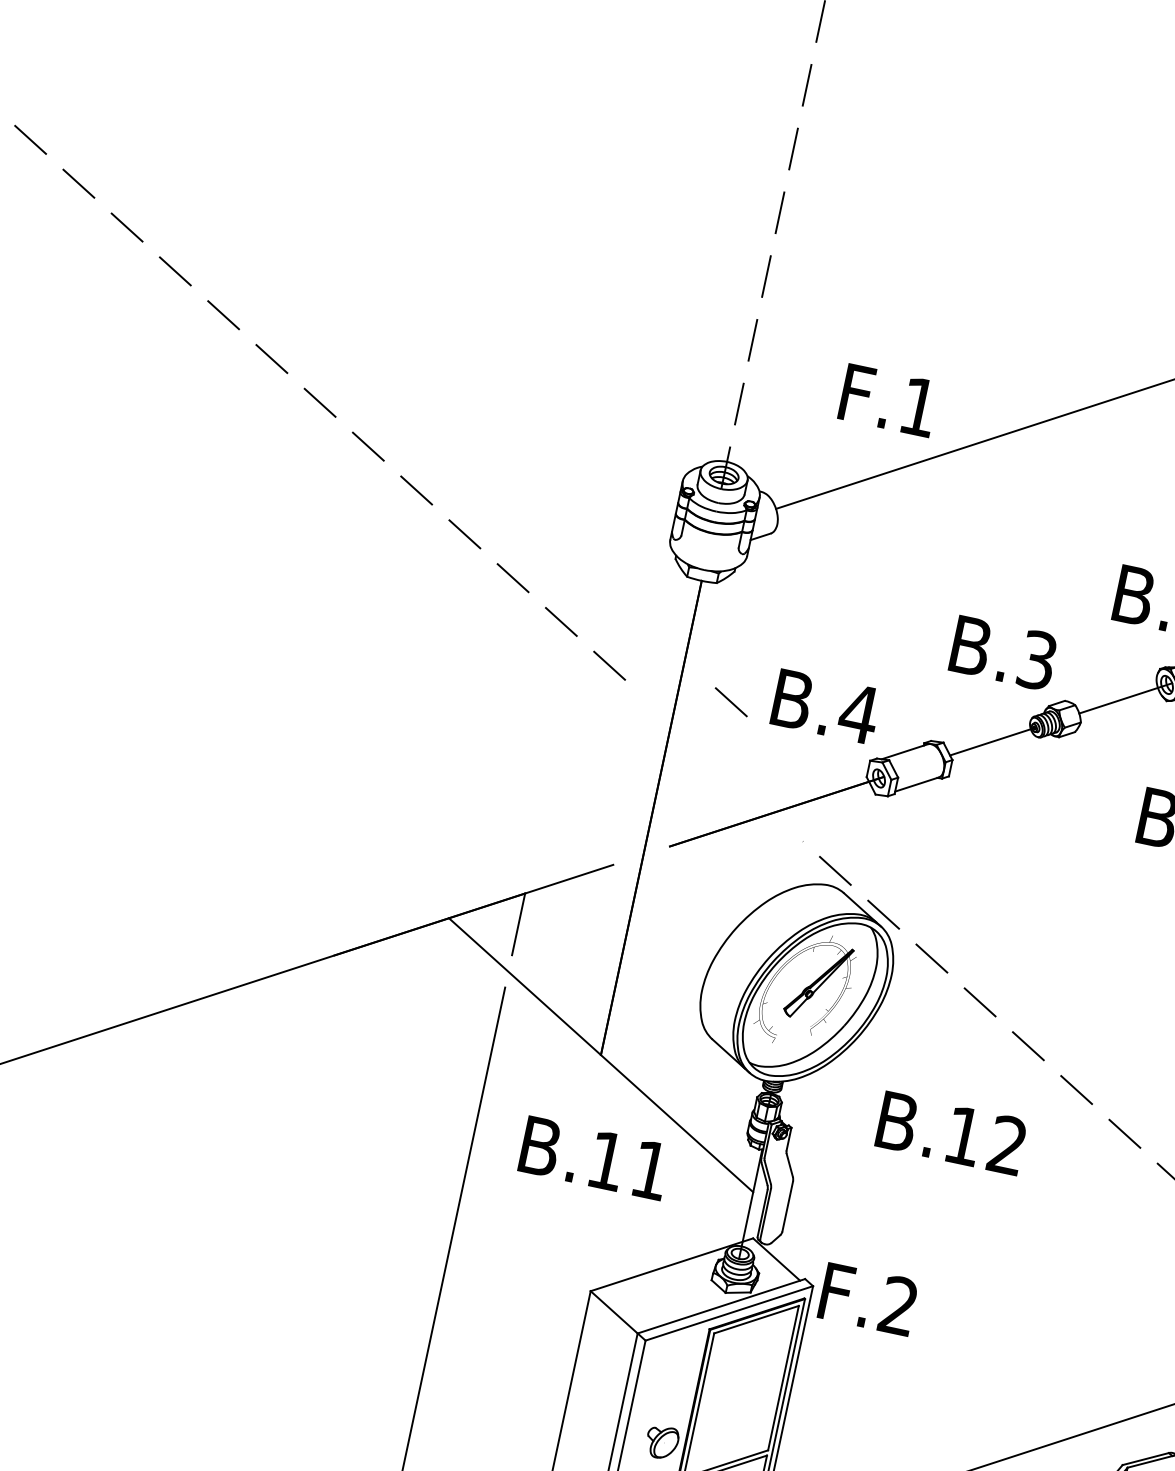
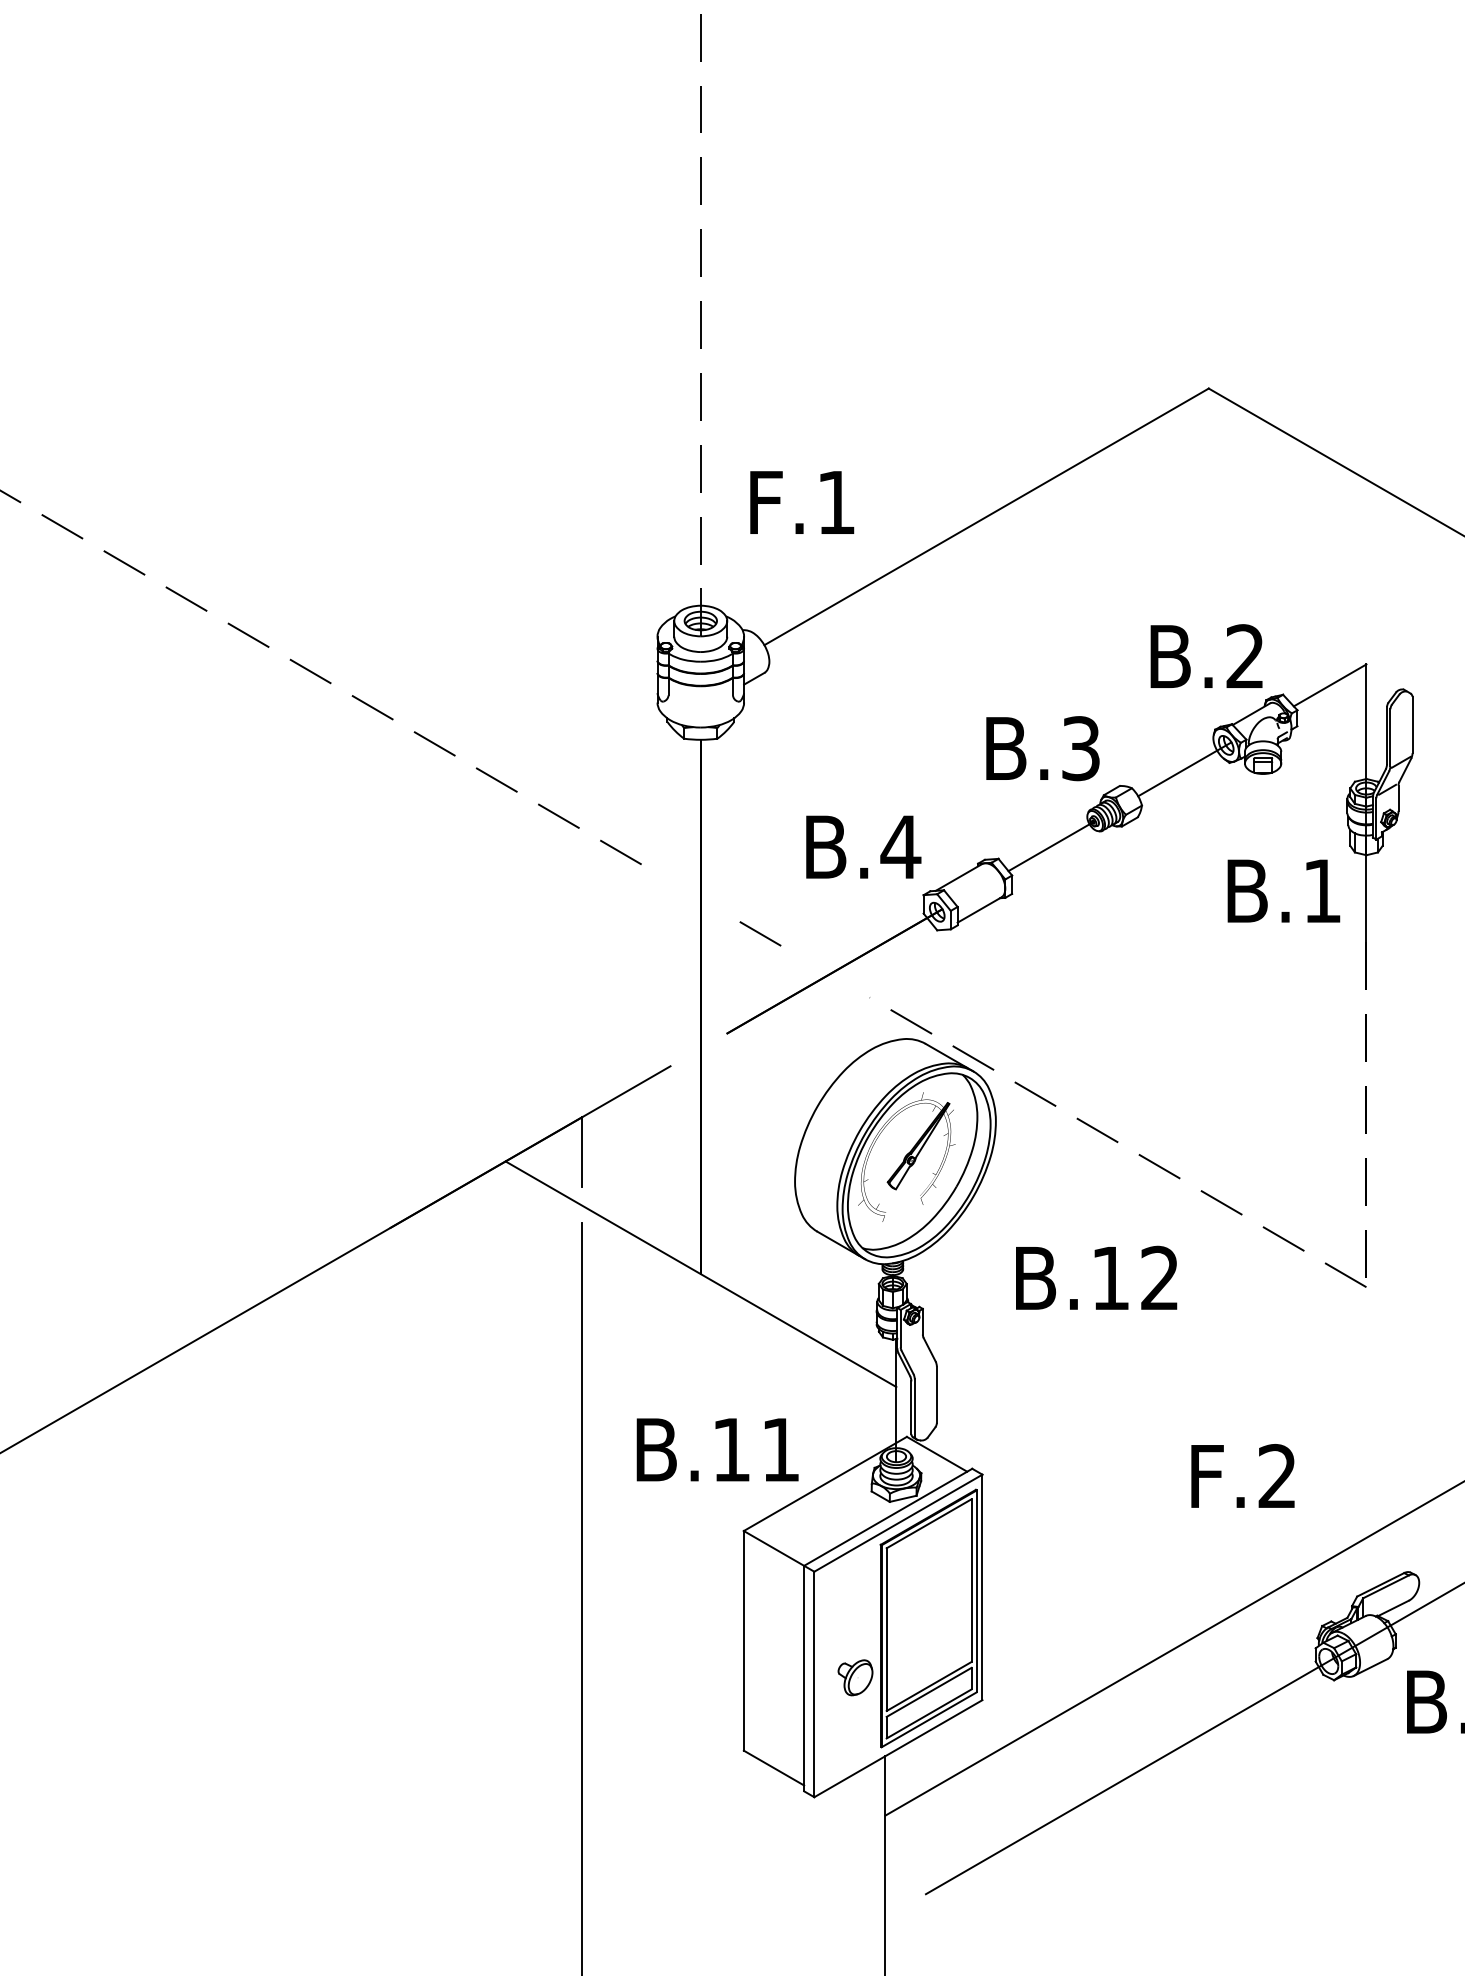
text: (889, 400) -> (802, 502), moved
line: (731, 701) -> (760, 933), moved
text: (594, 1157) -> (717, 1449), moved
text: (867, 1298) -> (1242, 1475), moved

